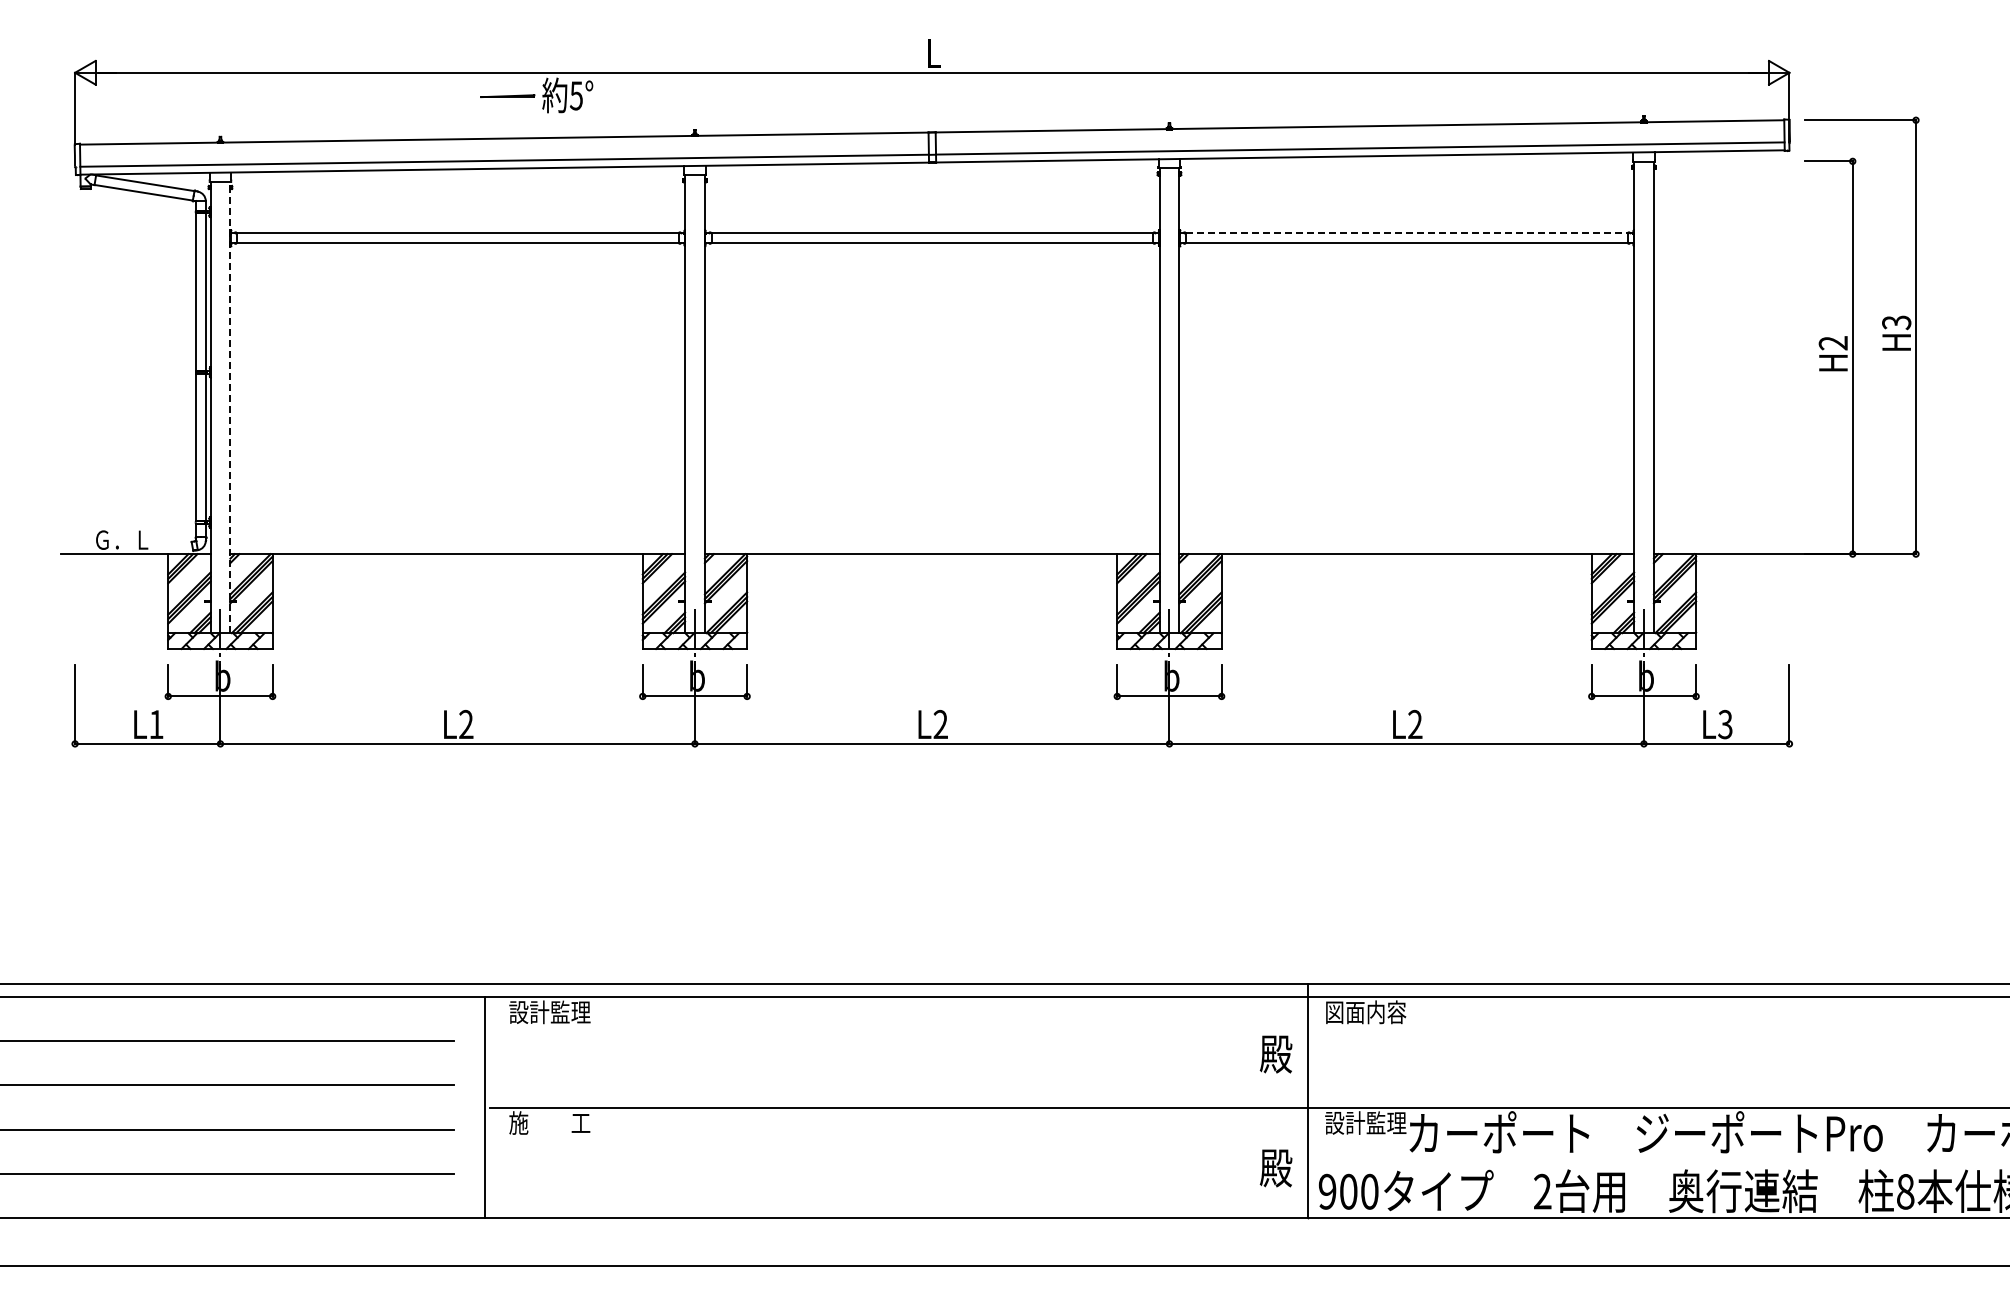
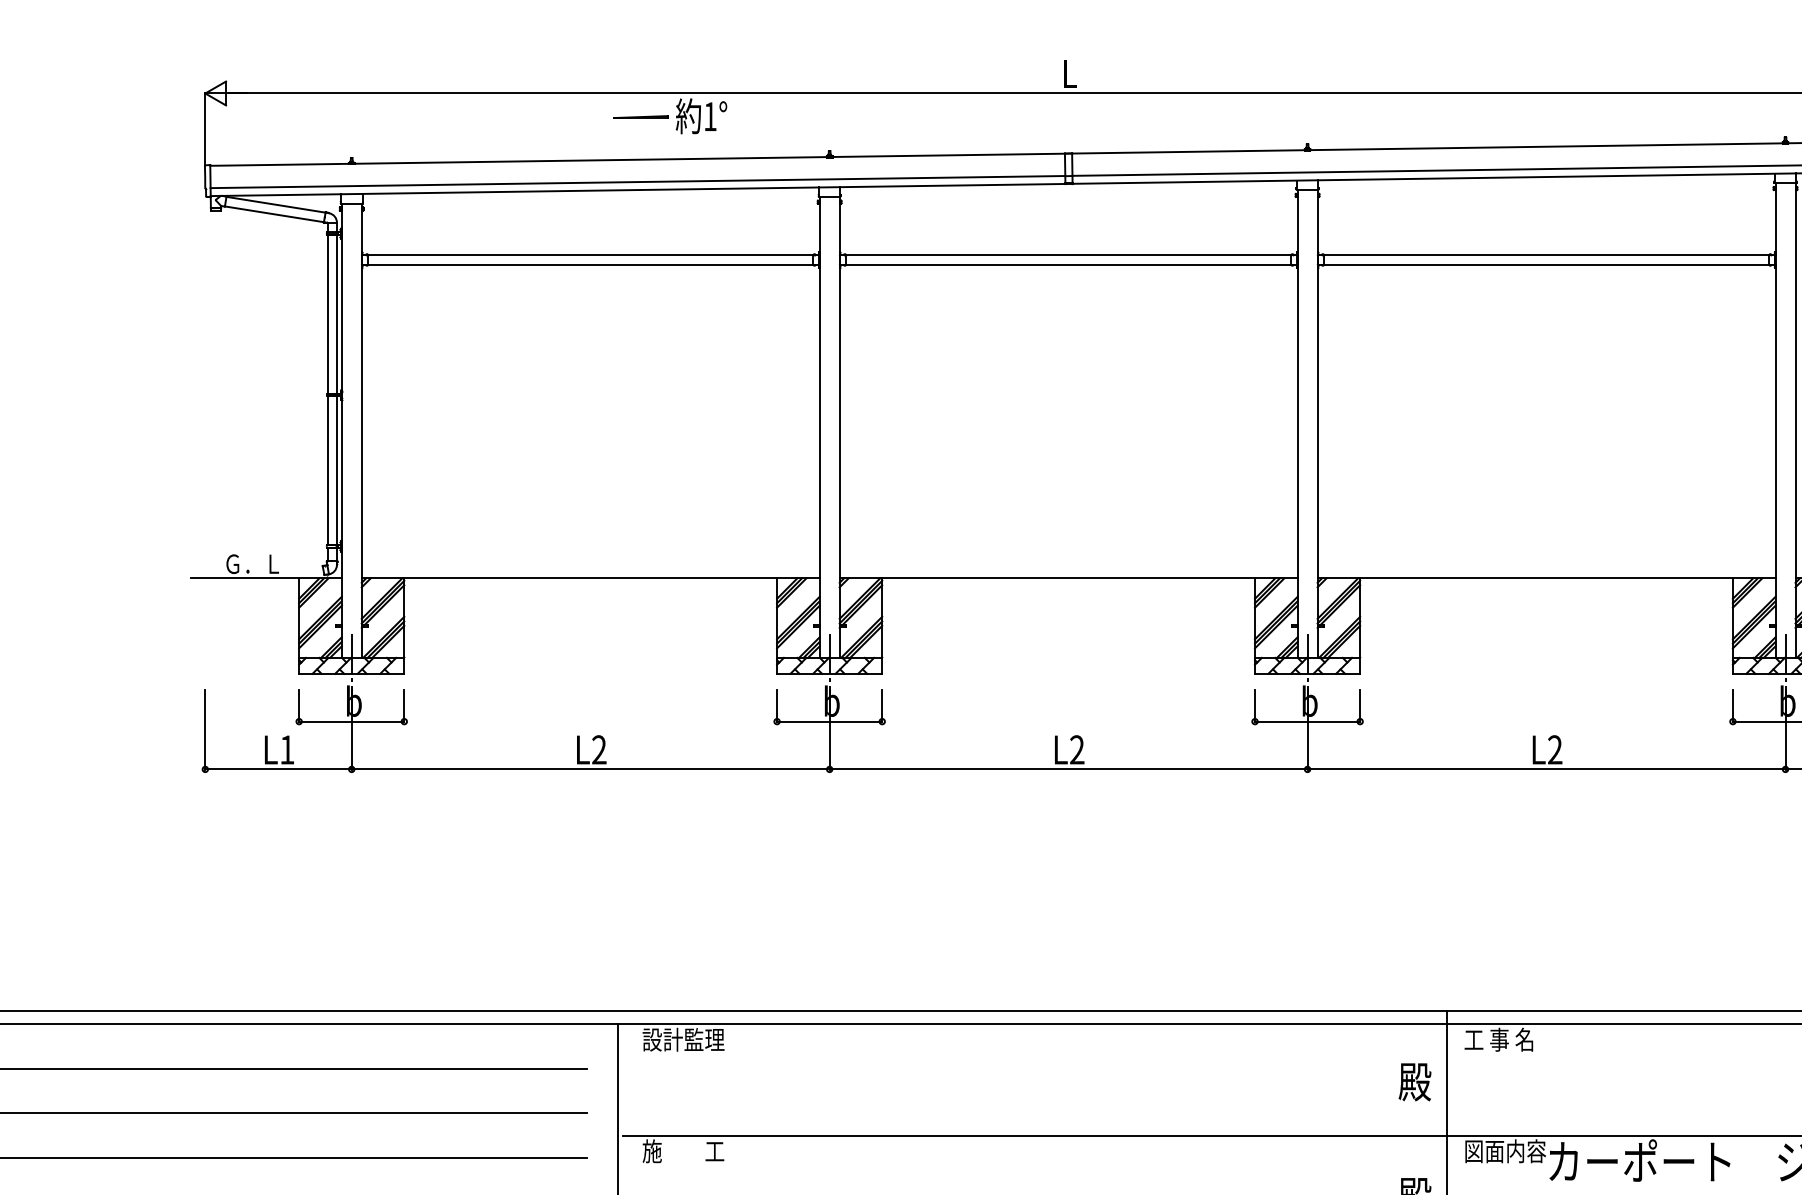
text: (576, 95) -> (710, 116), 5° -> 1°
line: (1406, 233) -> (1546, 255), dashed -> solid
line: (230, 407) -> (361, 430), dashed -> solid
text: (1365, 1012) -> (1505, 1039), 図面内容 -> 工 事 名
text: (1365, 1122) -> (1505, 1150), 設計監理 -> 図面内容

